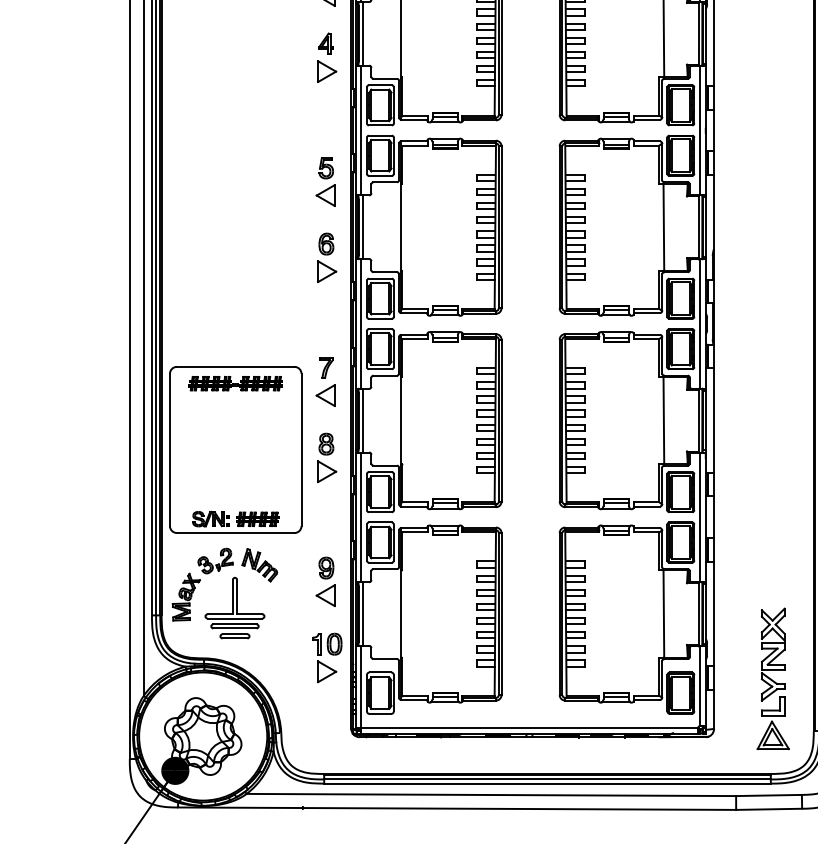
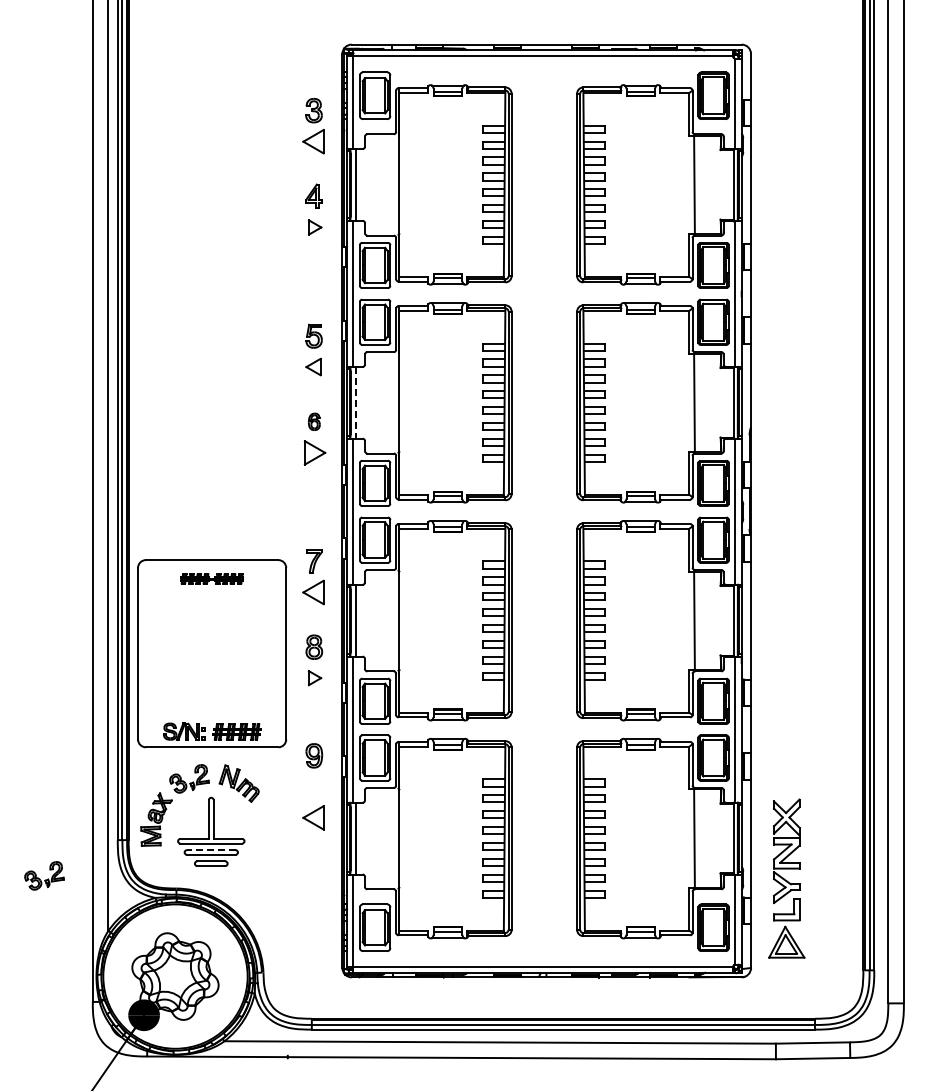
part: (327, 71) -> (315, 227), size x0.6
part: (325, 195) -> (313, 366), size x0.7
line: (362, 226) -> (355, 402), solid -> dashed
part: (326, 243) -> (314, 421), size x0.7
part: (235, 383) -> (211, 578), size x0.6
part: (326, 471) -> (314, 677), size x0.6
part: (326, 567) -> (314, 755), moved
line: (234, 624) -> (210, 850), solid -> dashed
part: (86, 646) -> (44, 875), added
part: (327, 657) -> (315, 887), removed
part: (773, 678) -> (786, 878), moved

